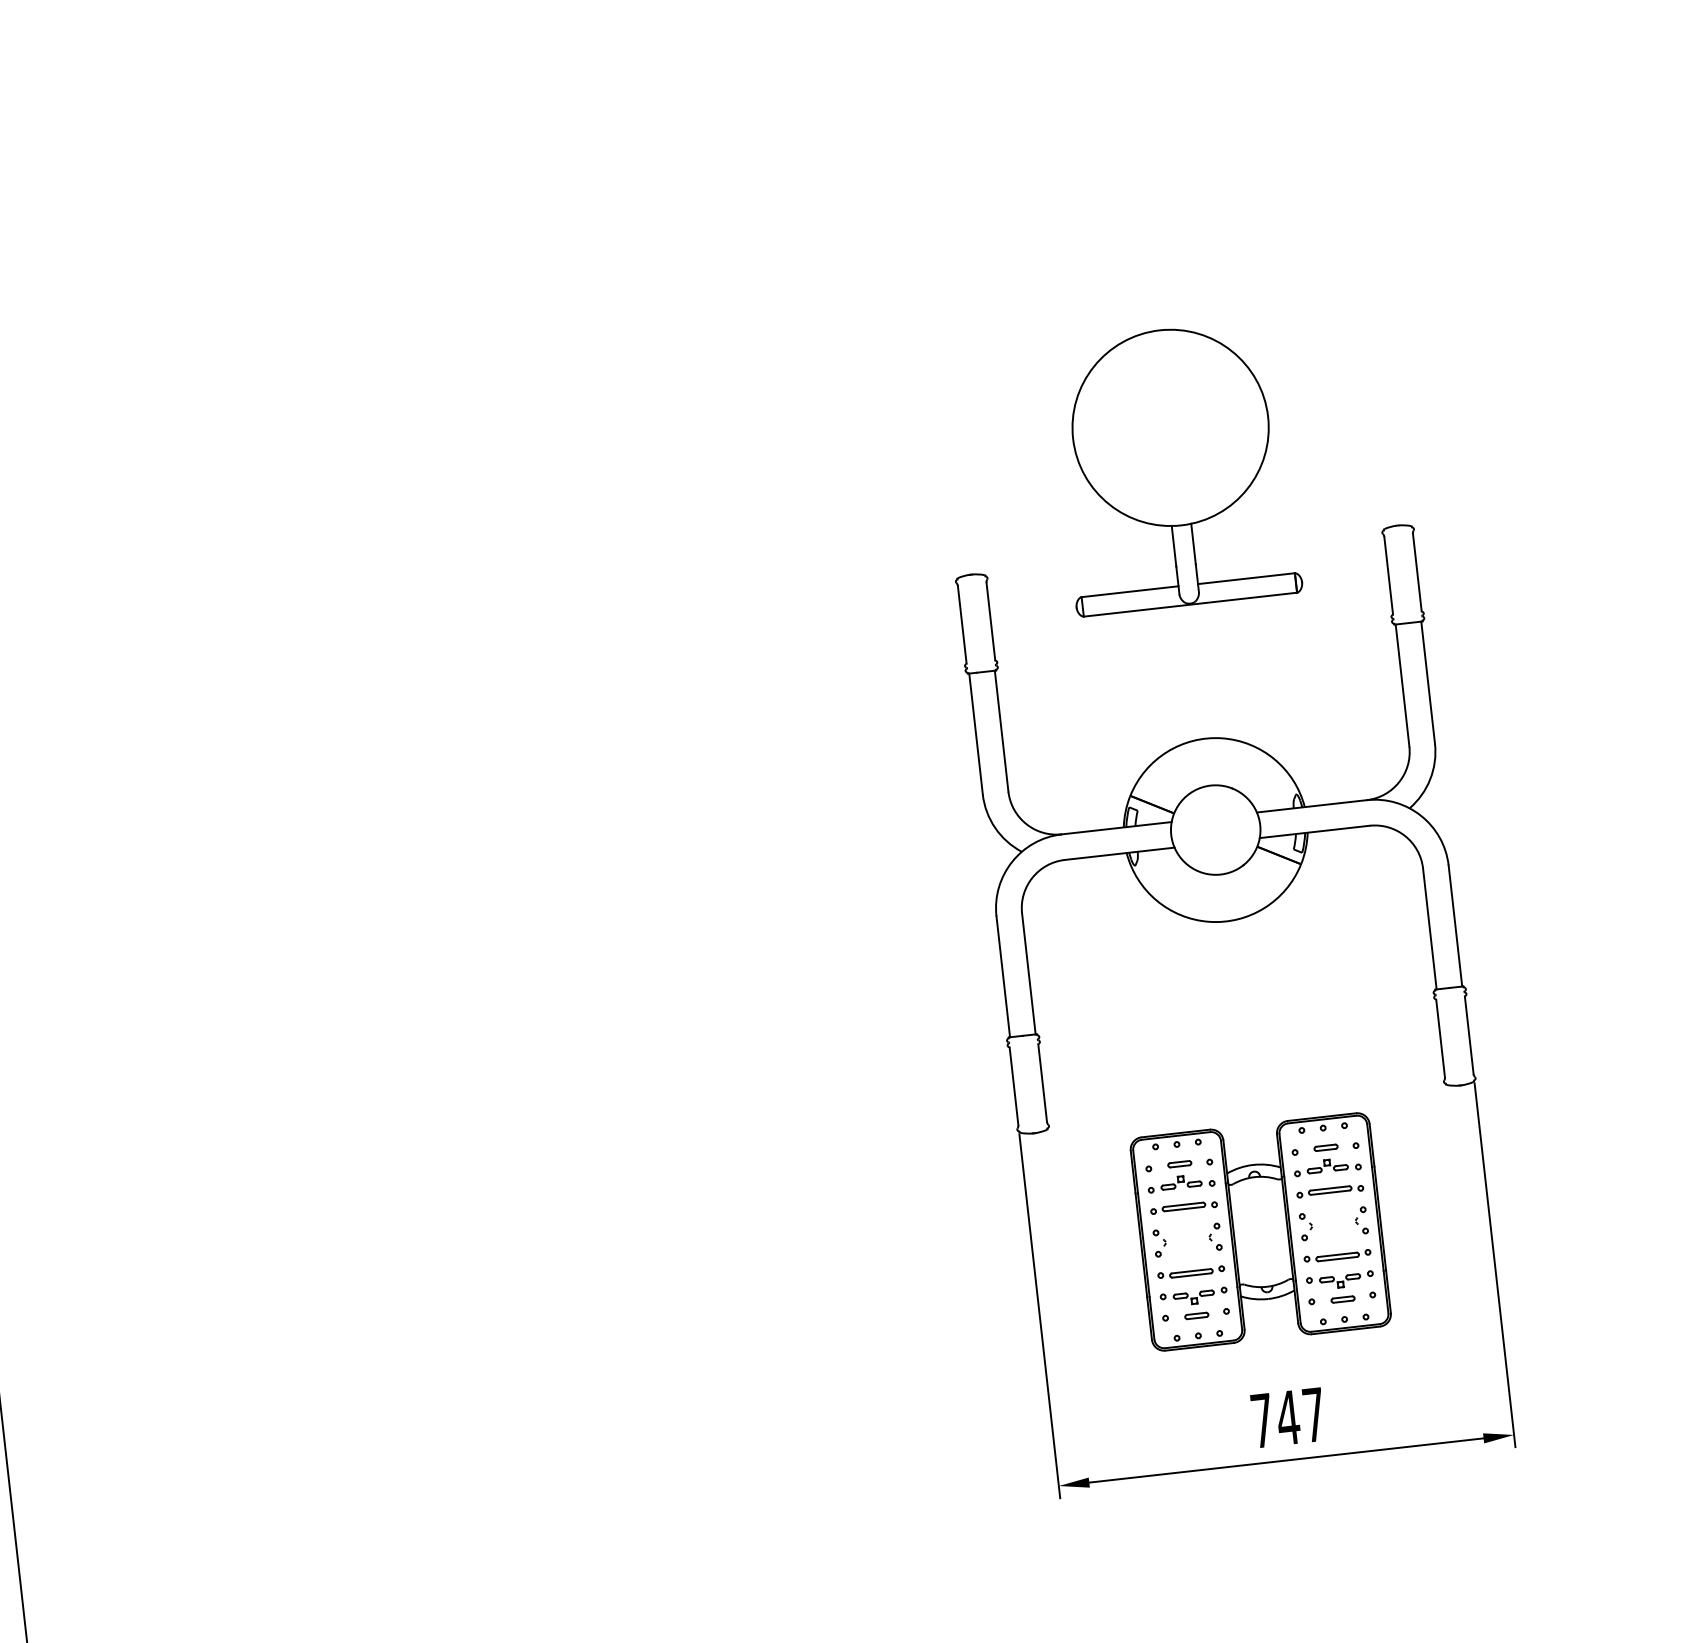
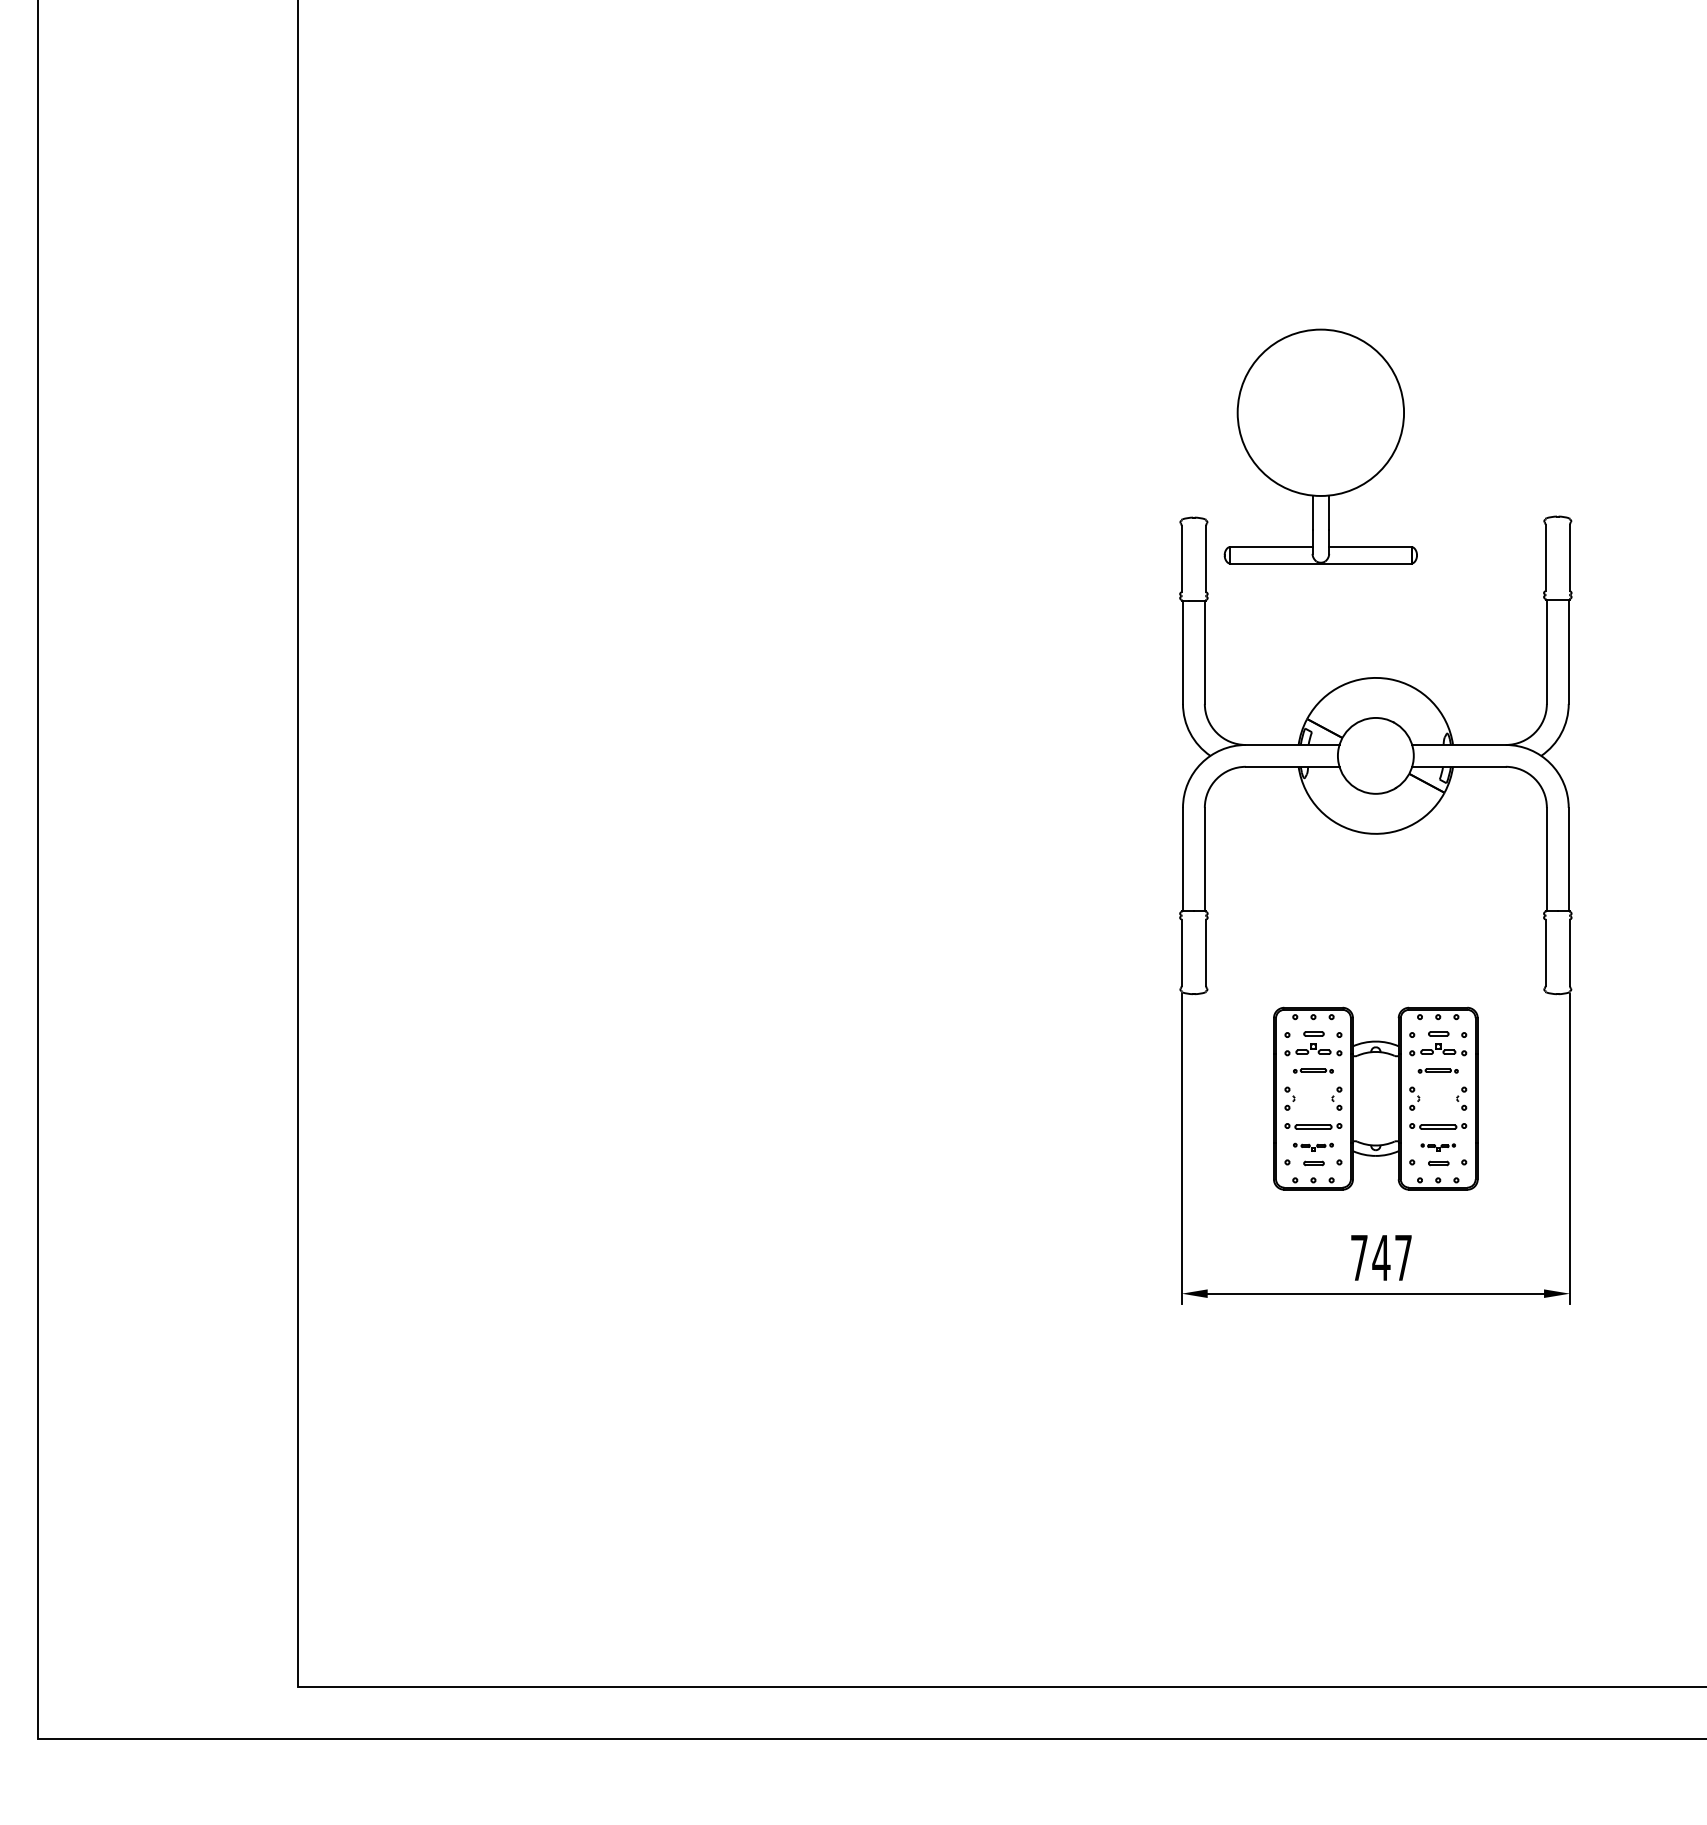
part: (1174, 467) -> (1320, 446), moved
part: (1330, 1190) -> (1438, 1070), size x0.7
part: (1184, 1207) -> (1313, 1070), size x0.7
part: (1340, 1280) -> (1438, 1147), size x0.6
part: (1194, 1297) -> (1313, 1147), size x0.7

